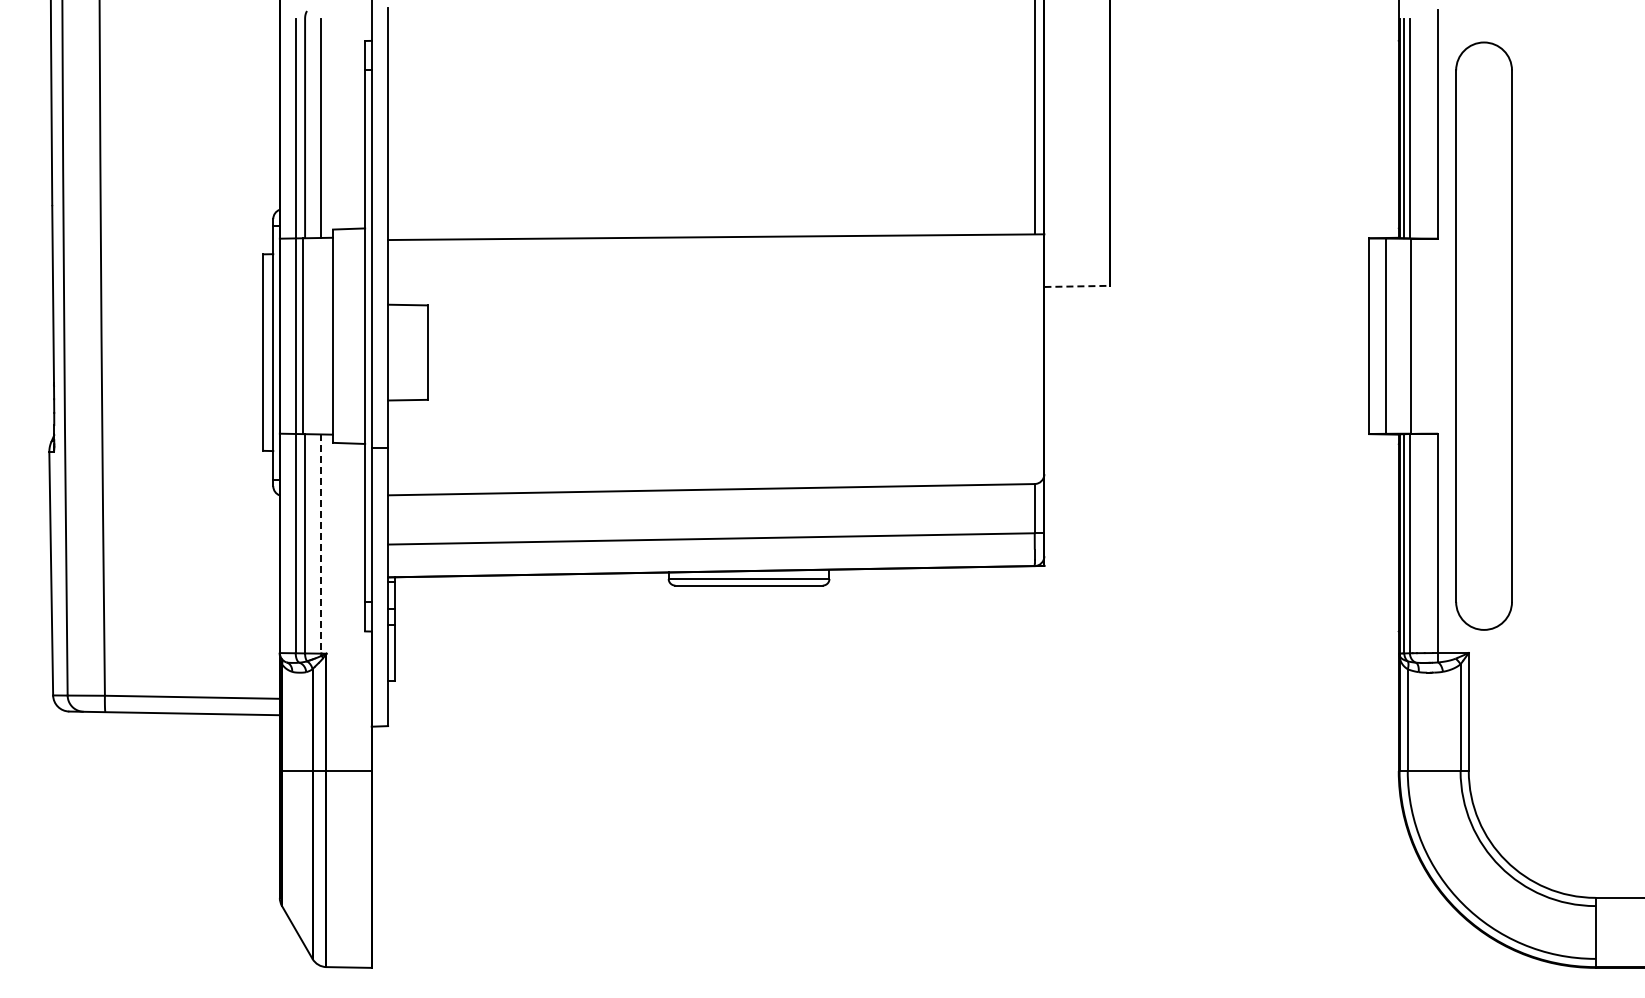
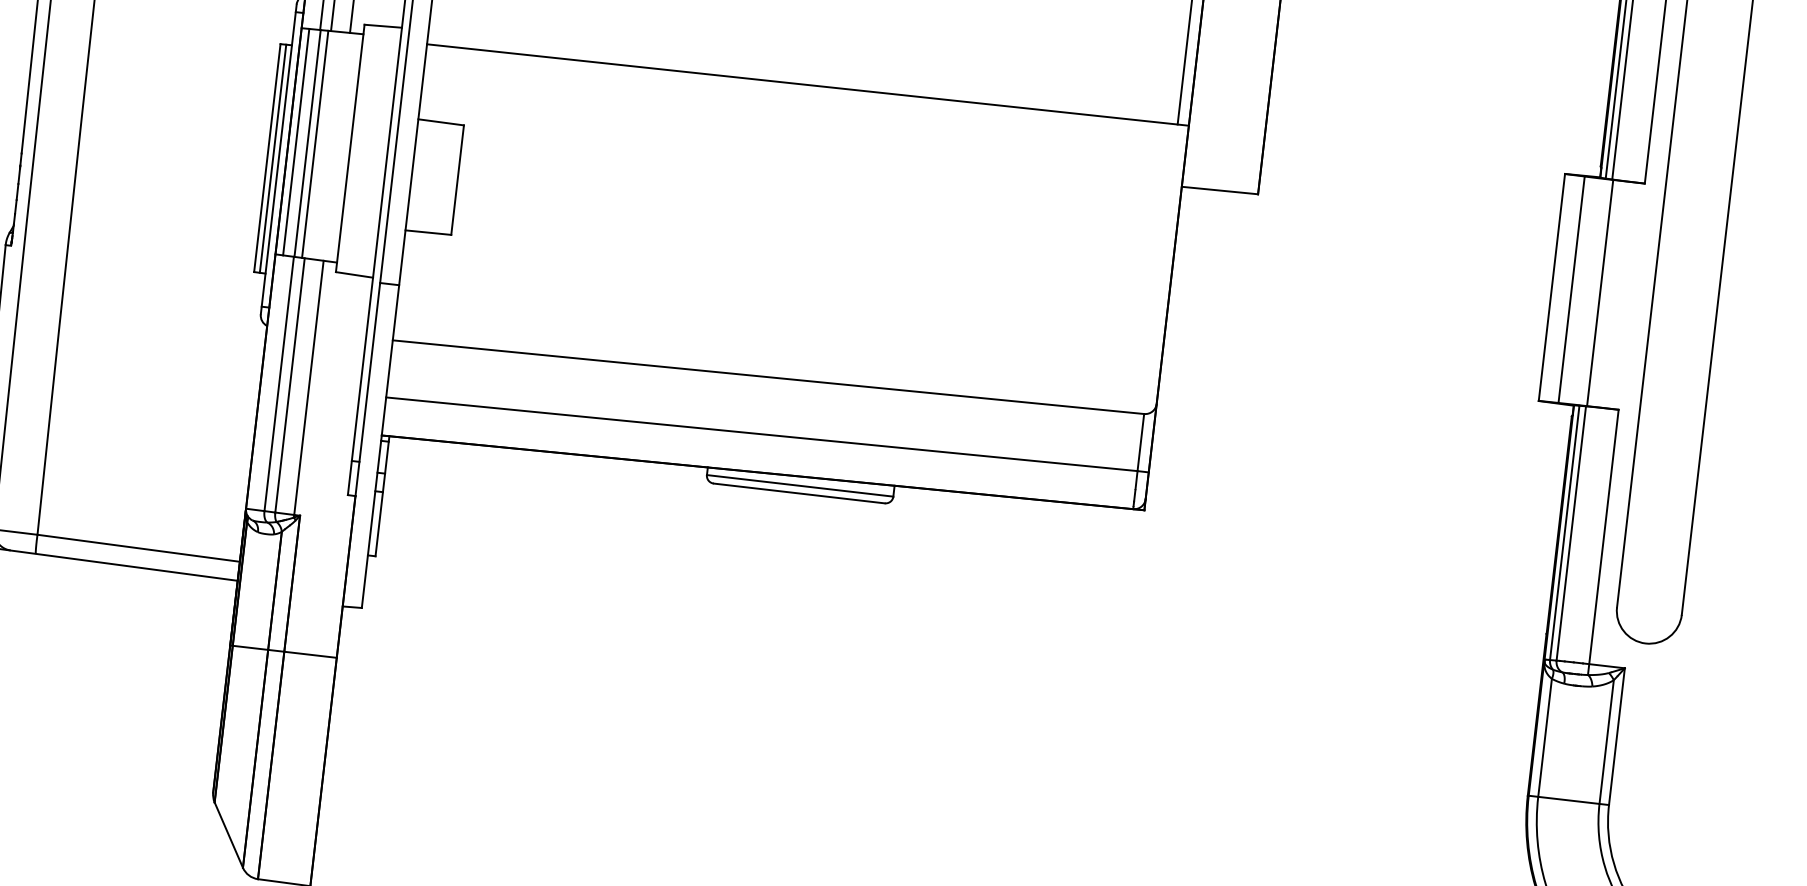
line: (1077, 286) -> (1220, 190), dashed -> solid
line: (286, 335) -> (296, 141), added
line: (268, 352) -> (273, 158), added
line: (321, 544) -> (308, 388), dashed -> solid

